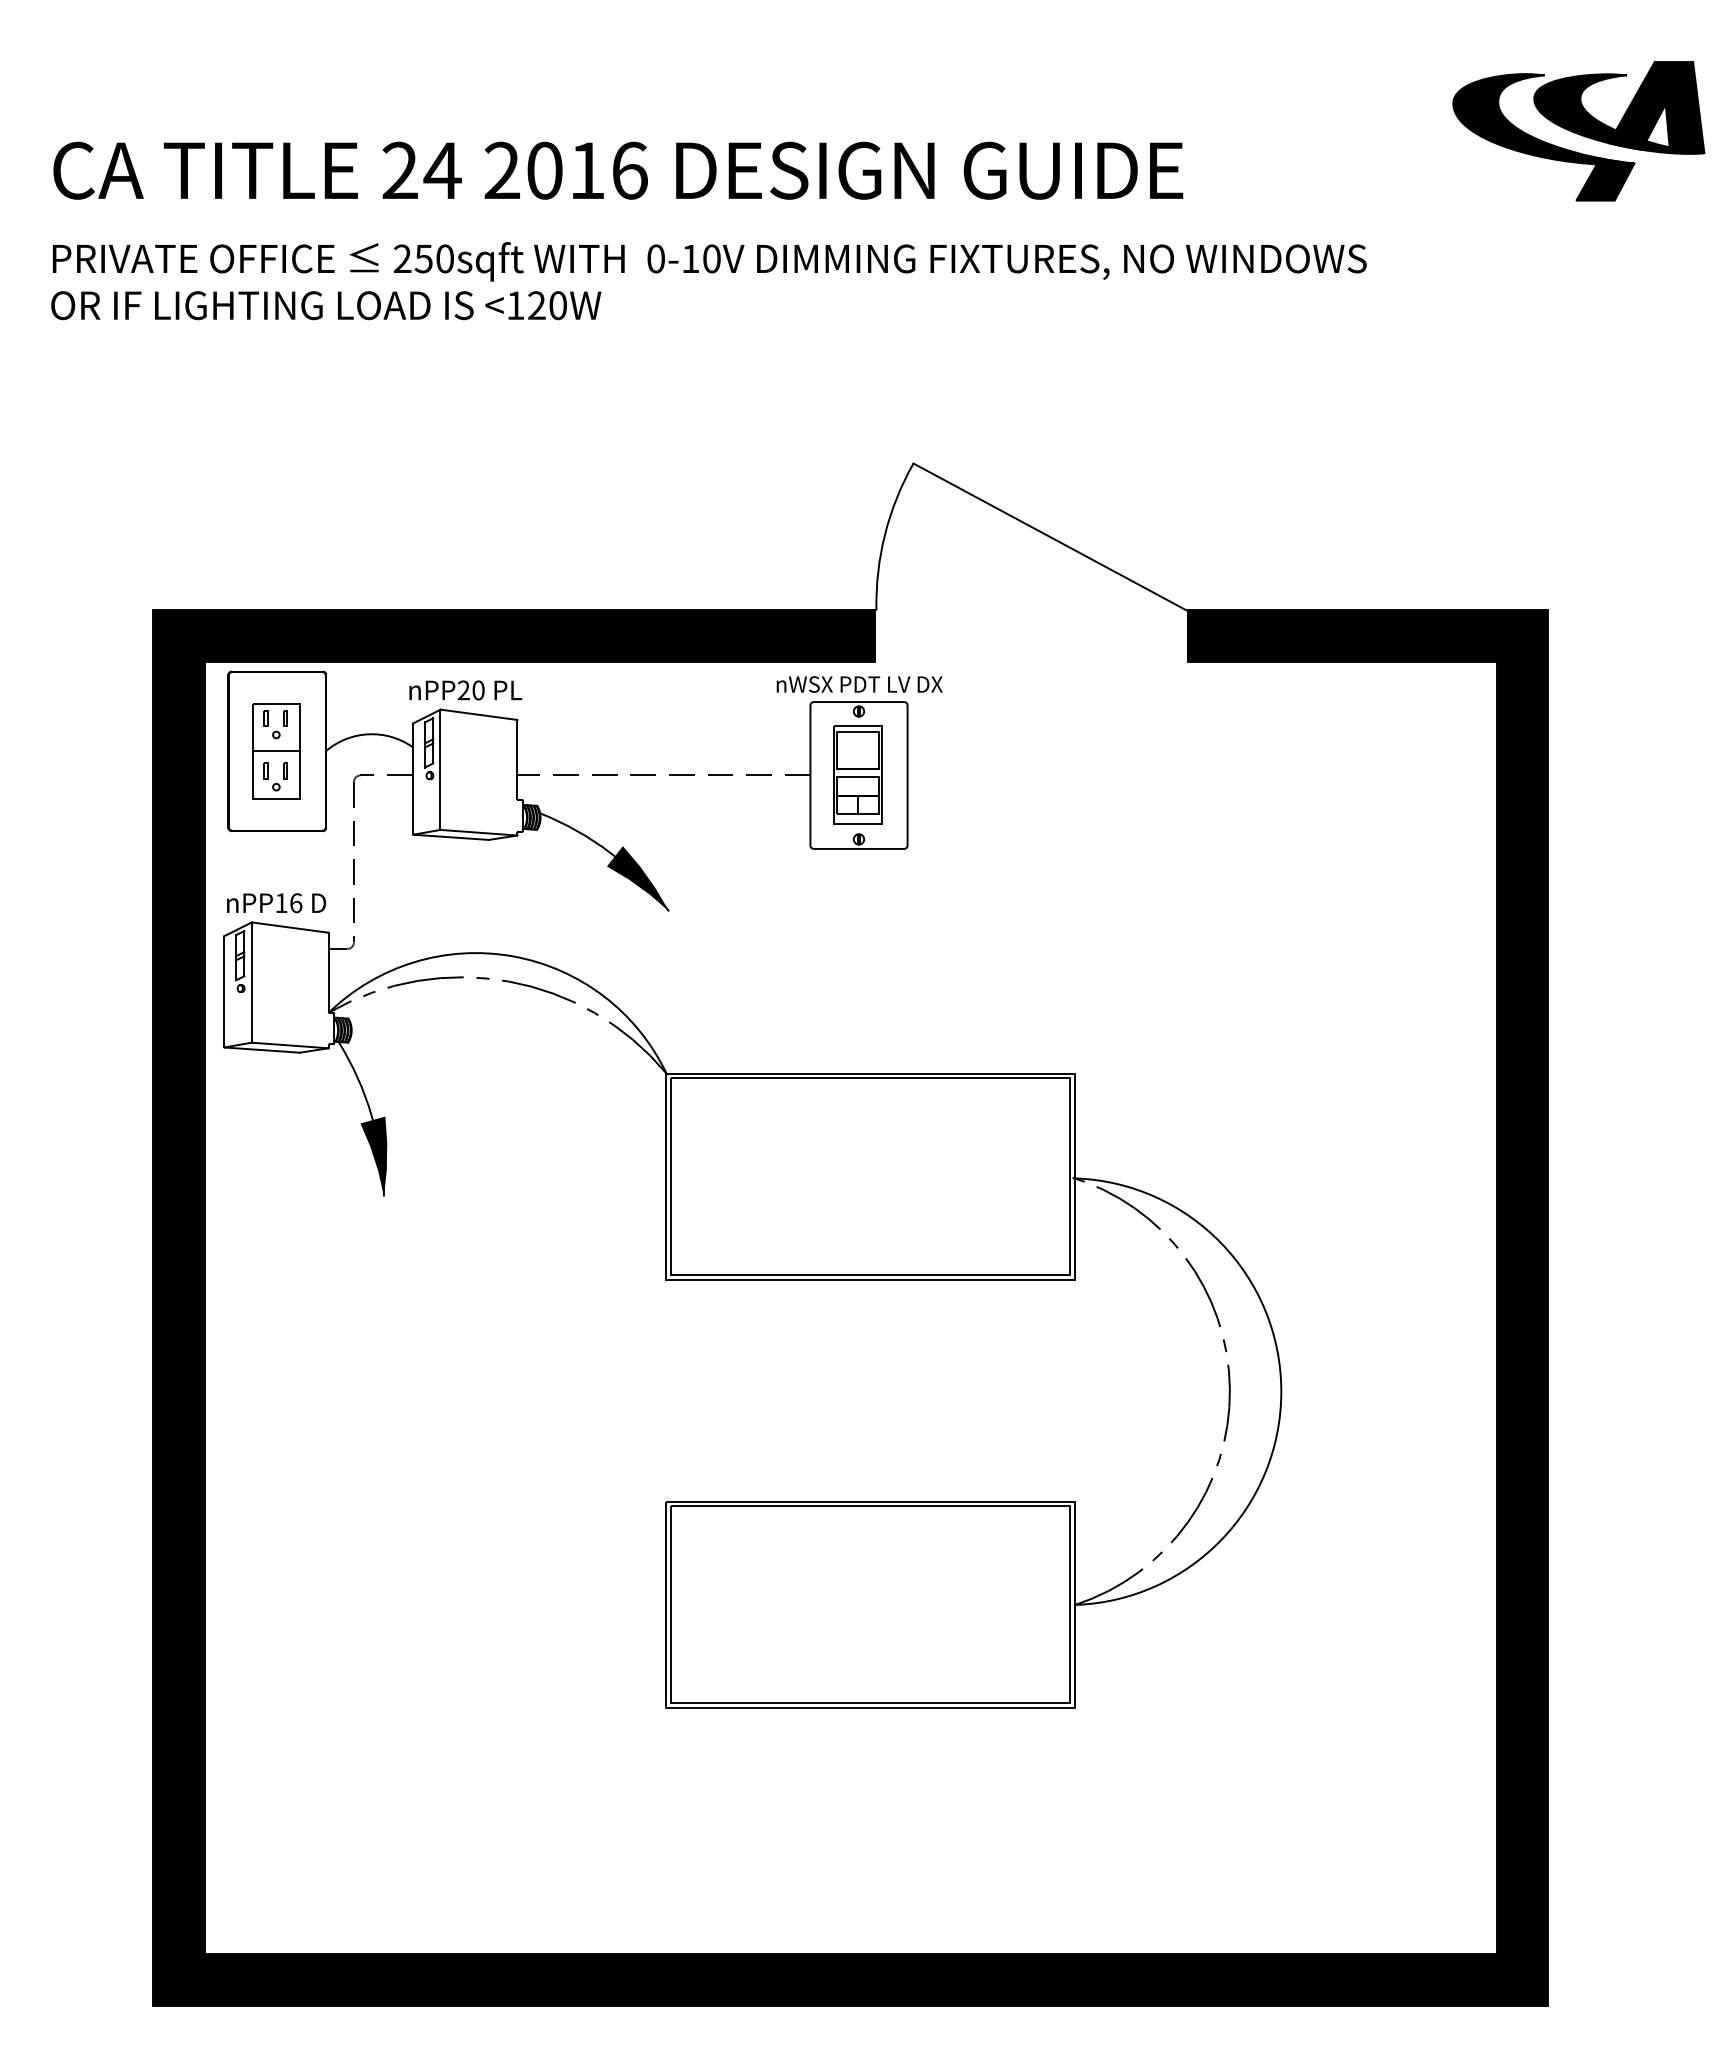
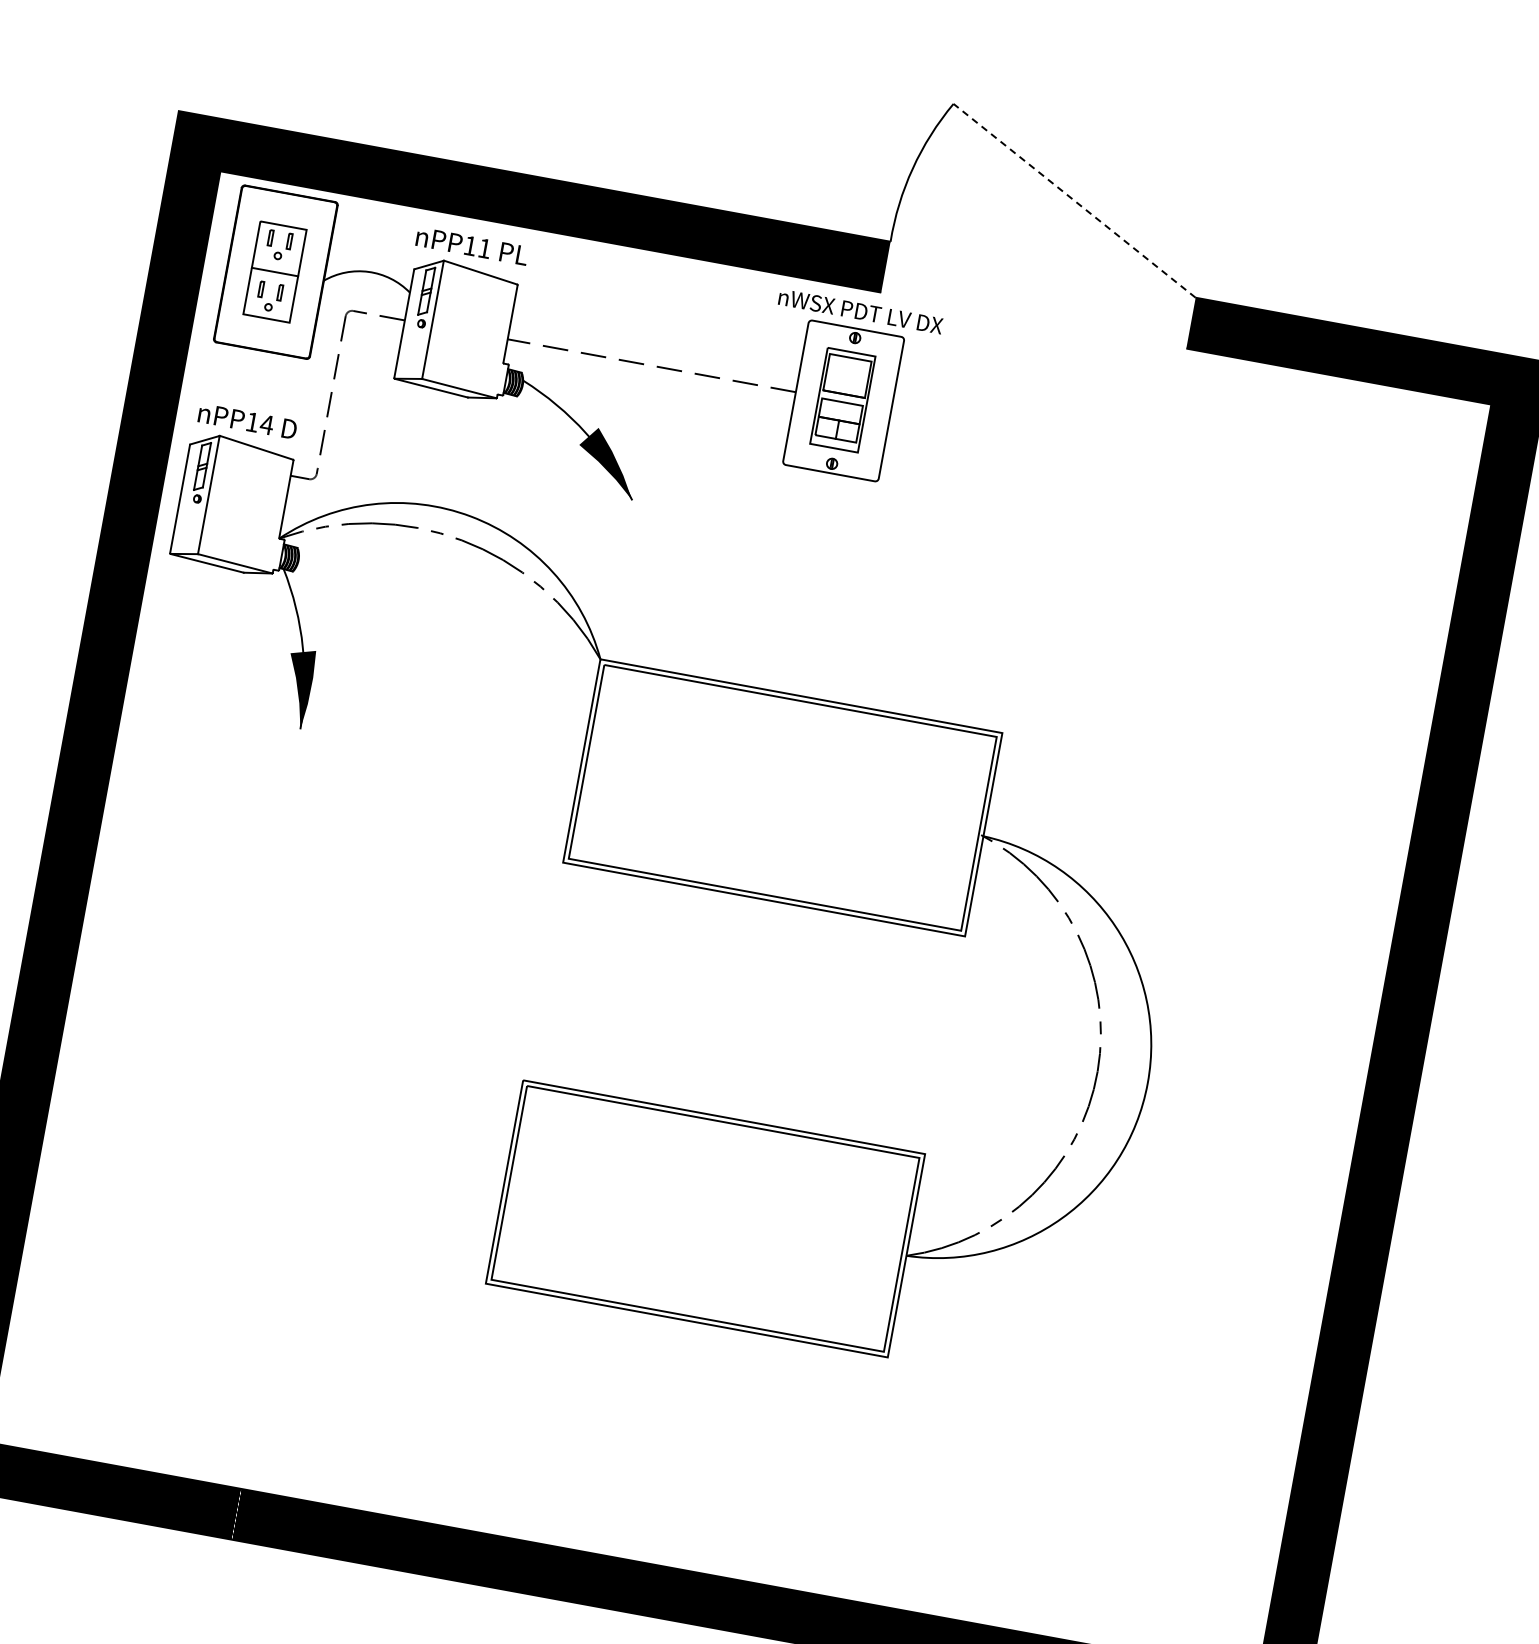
line: (1049, 536) -> (1074, 200), solid -> dashed
text: (470, 690) -> (476, 247), nPP20 -> nPP11
text: (295, 903) -> (266, 425), nPP16 -> nPP14

